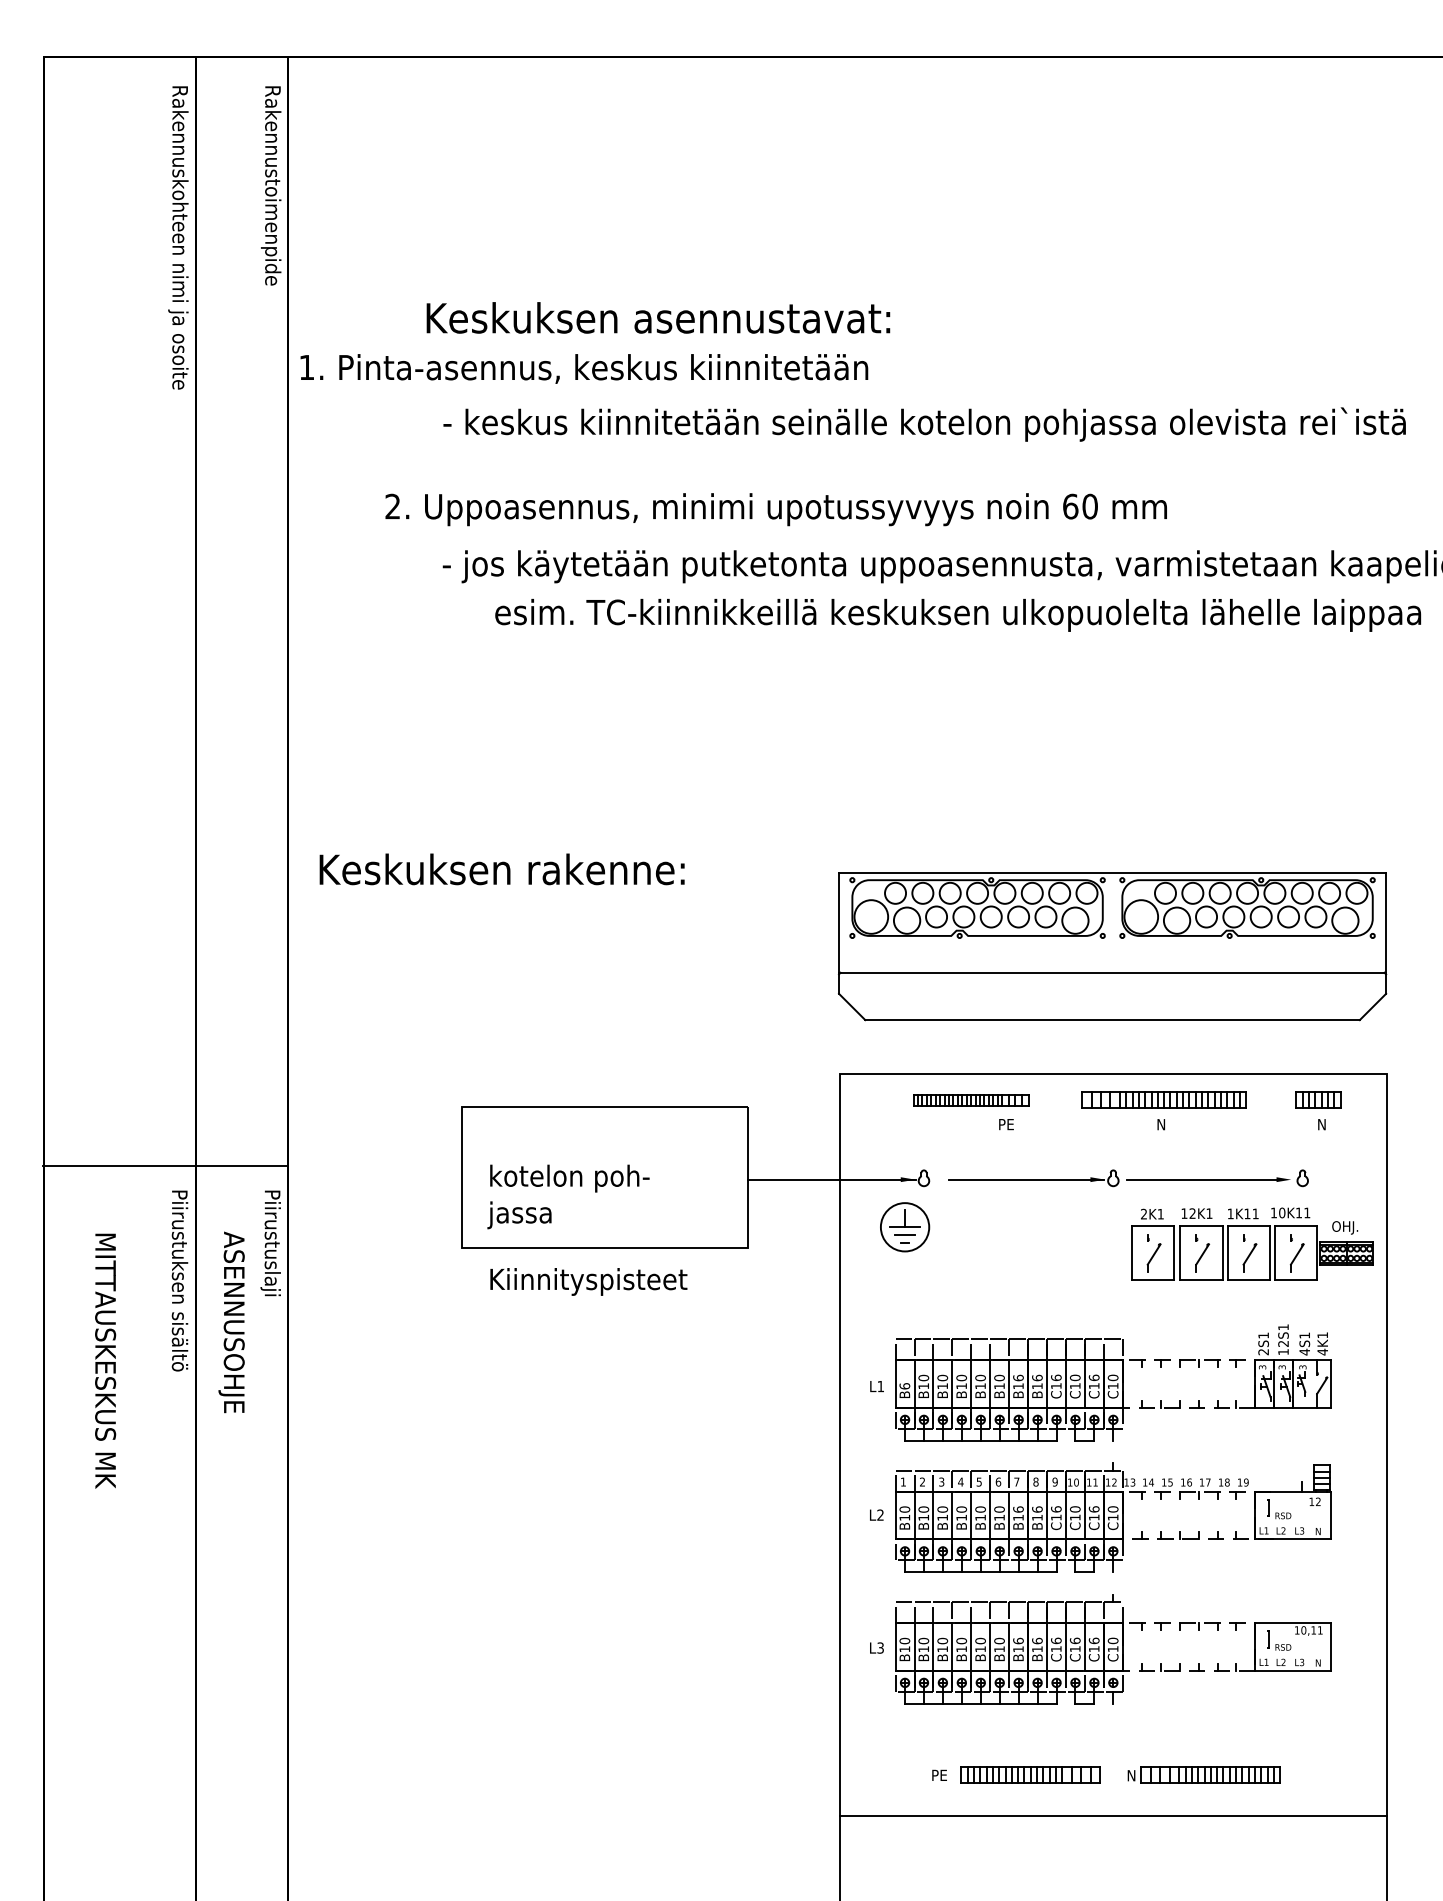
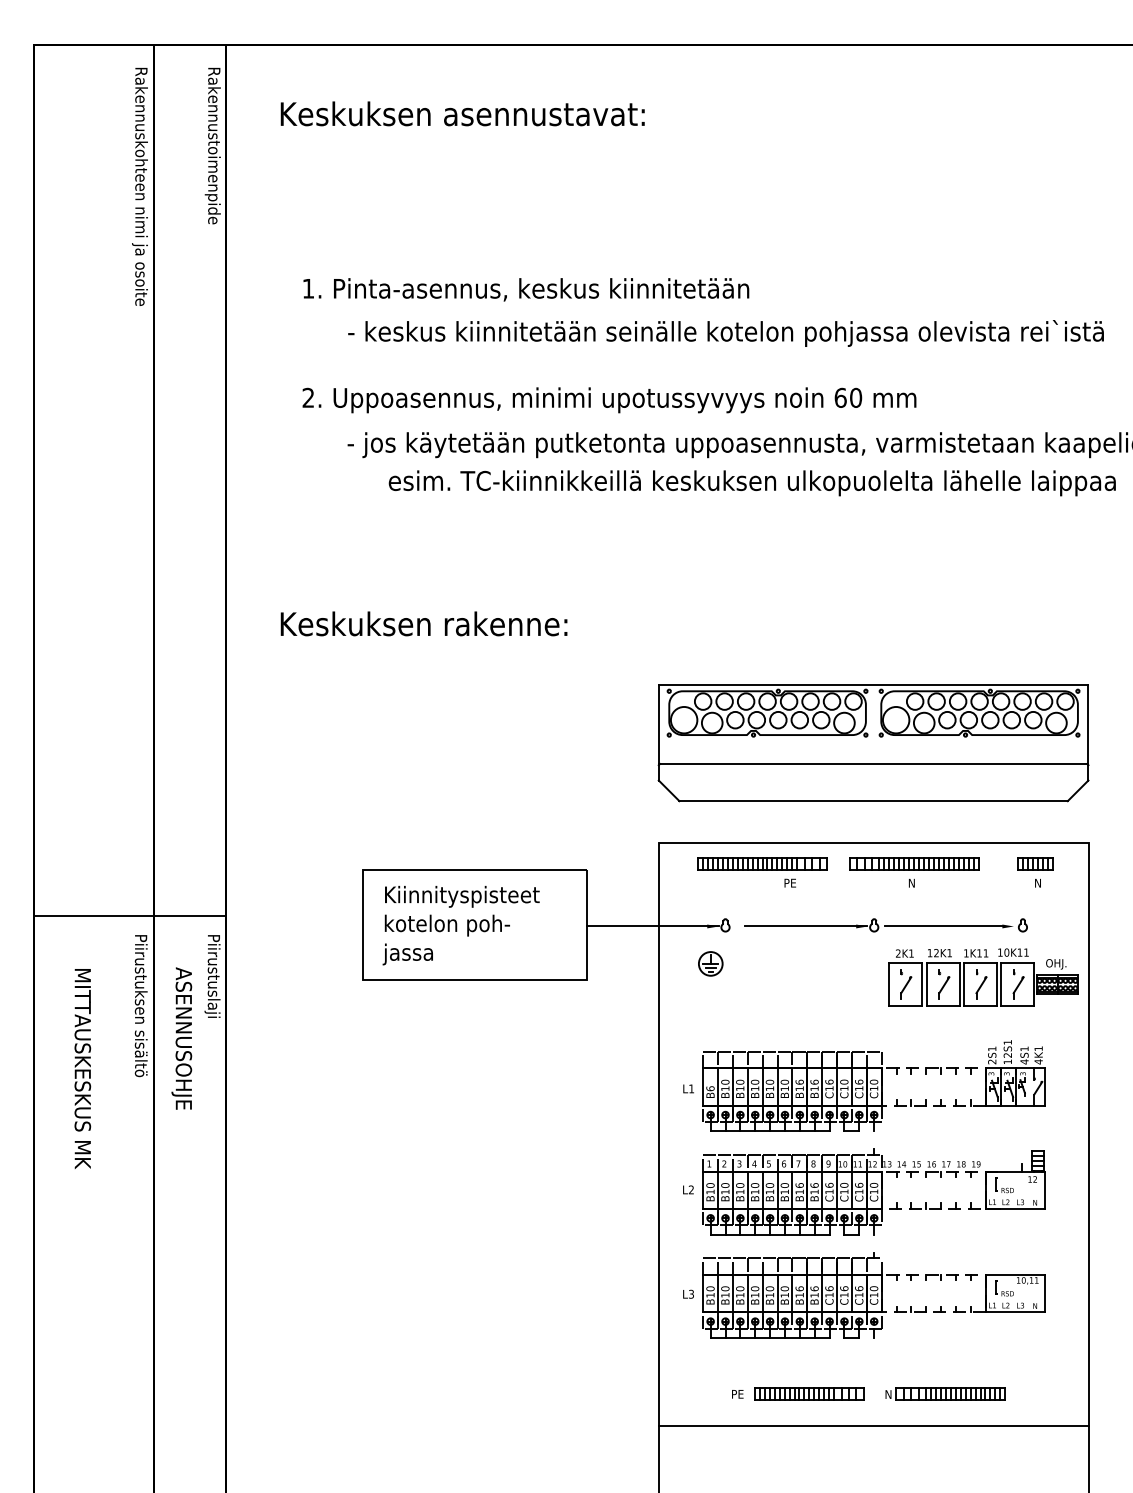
text: (658, 317) -> (462, 113), moved
text: (584, 368) -> (526, 289), moved
text: (501, 869) -> (423, 623), moved
part: (970, 1099) -> (762, 863), size x1.43
part: (905, 1227) -> (710, 964), size x0.62
text: (588, 1281) -> (462, 896), moved

